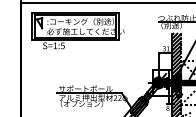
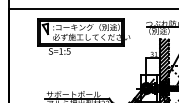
part: (77, 30) -> (83, 36), moved

